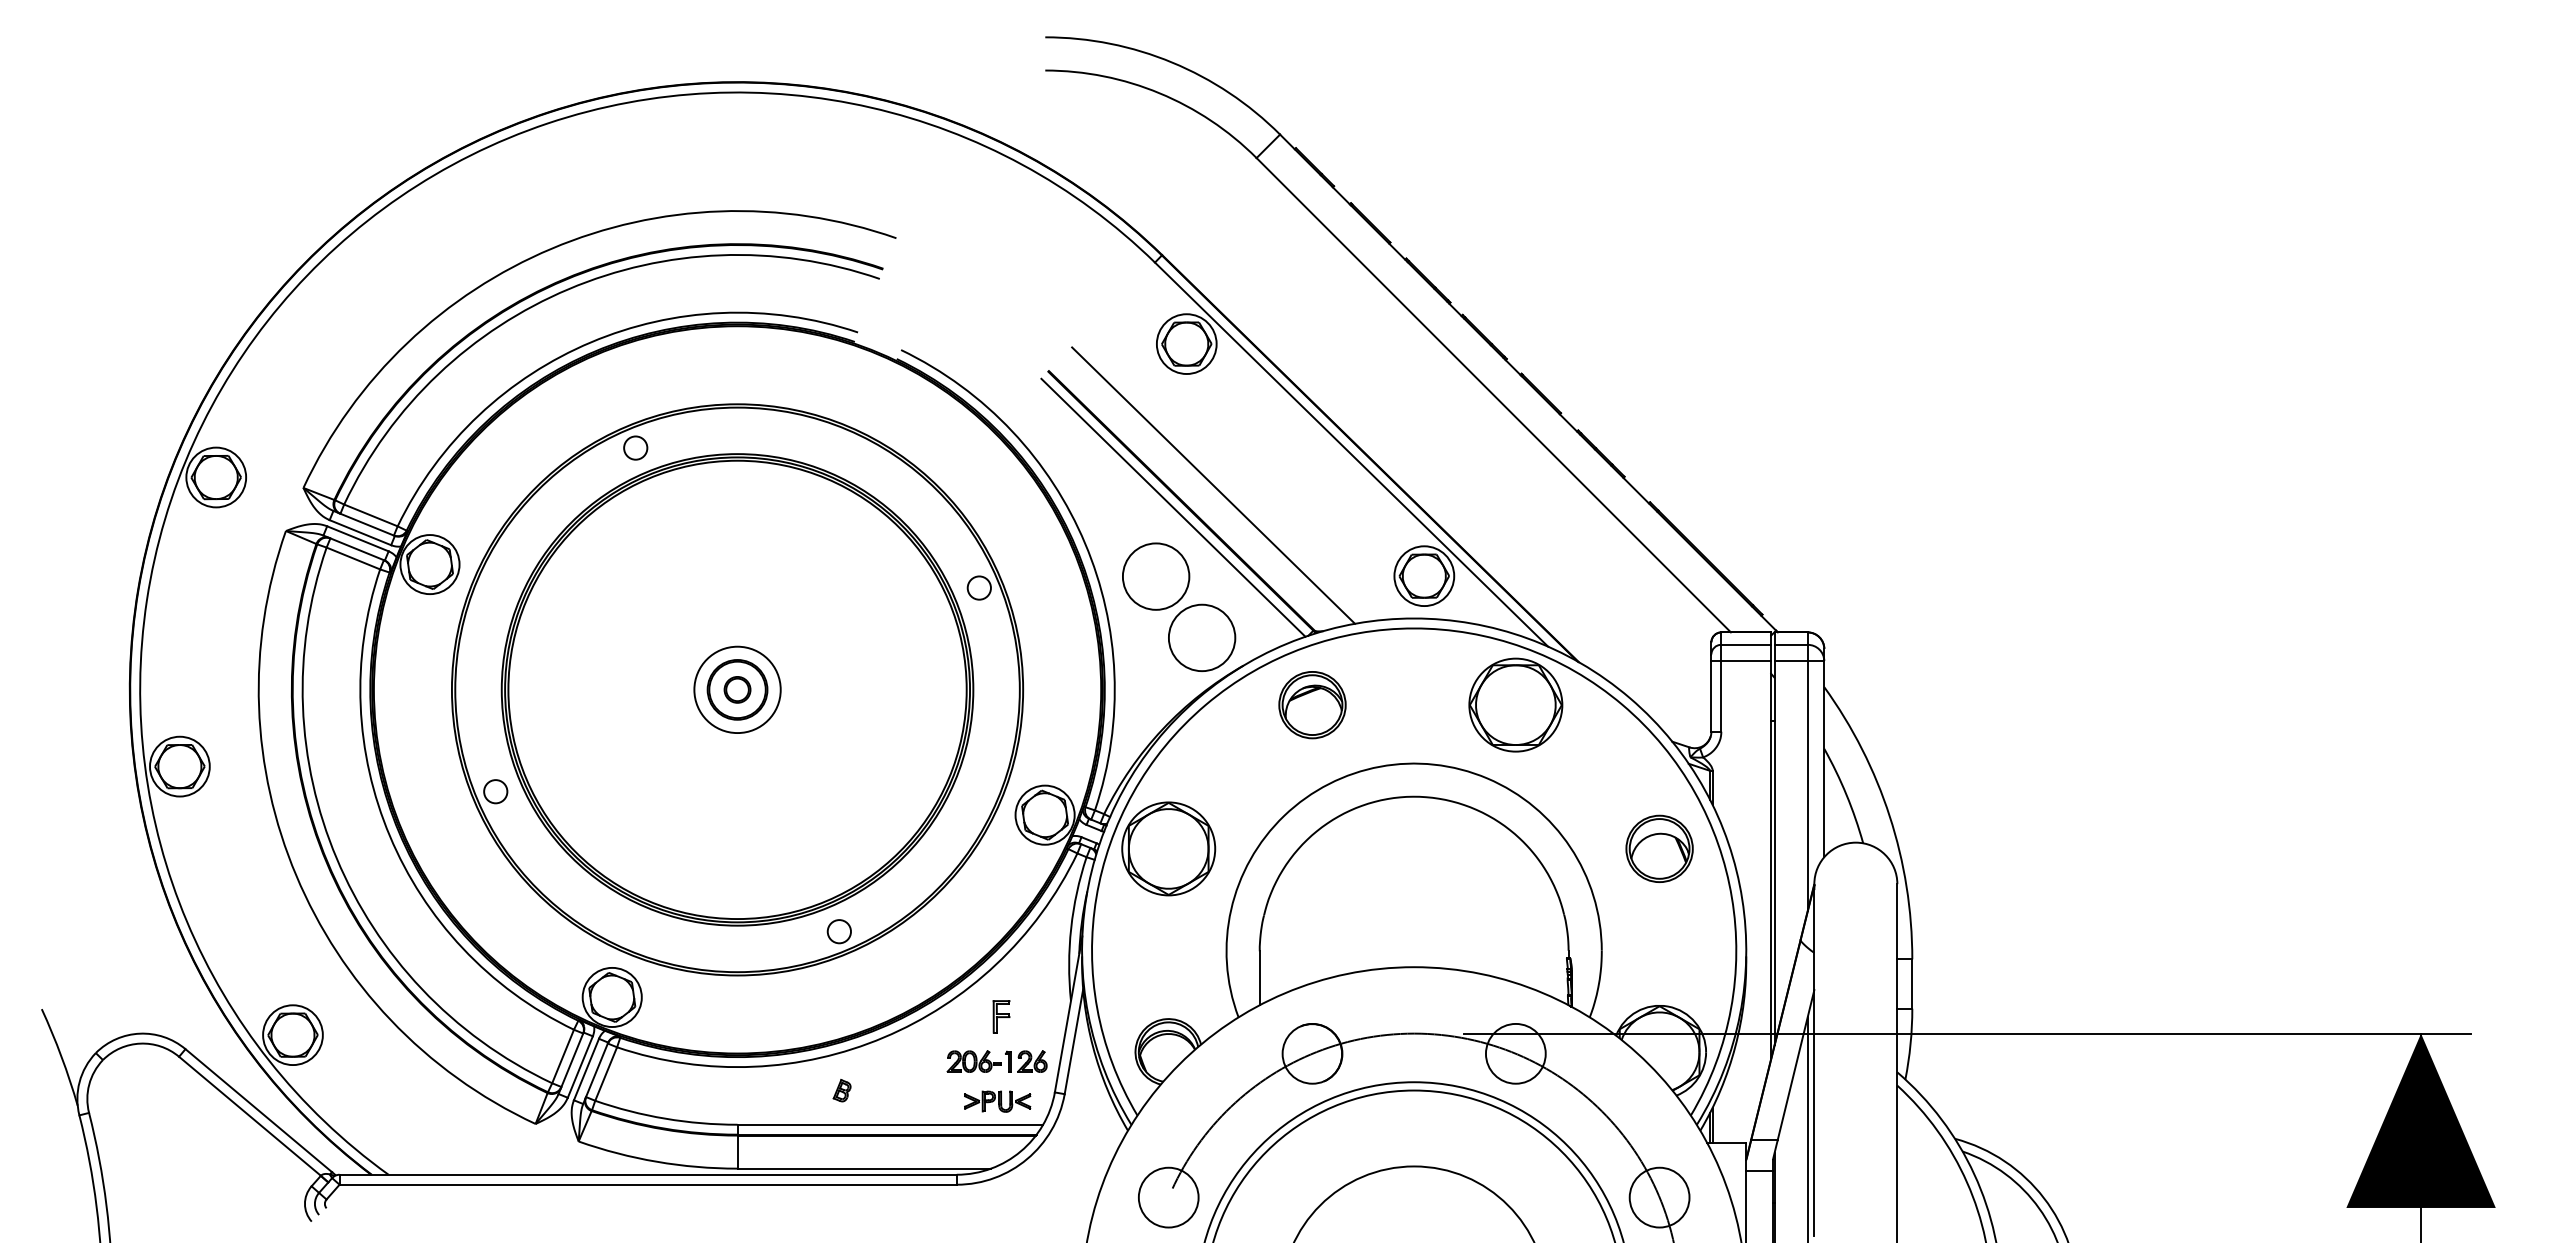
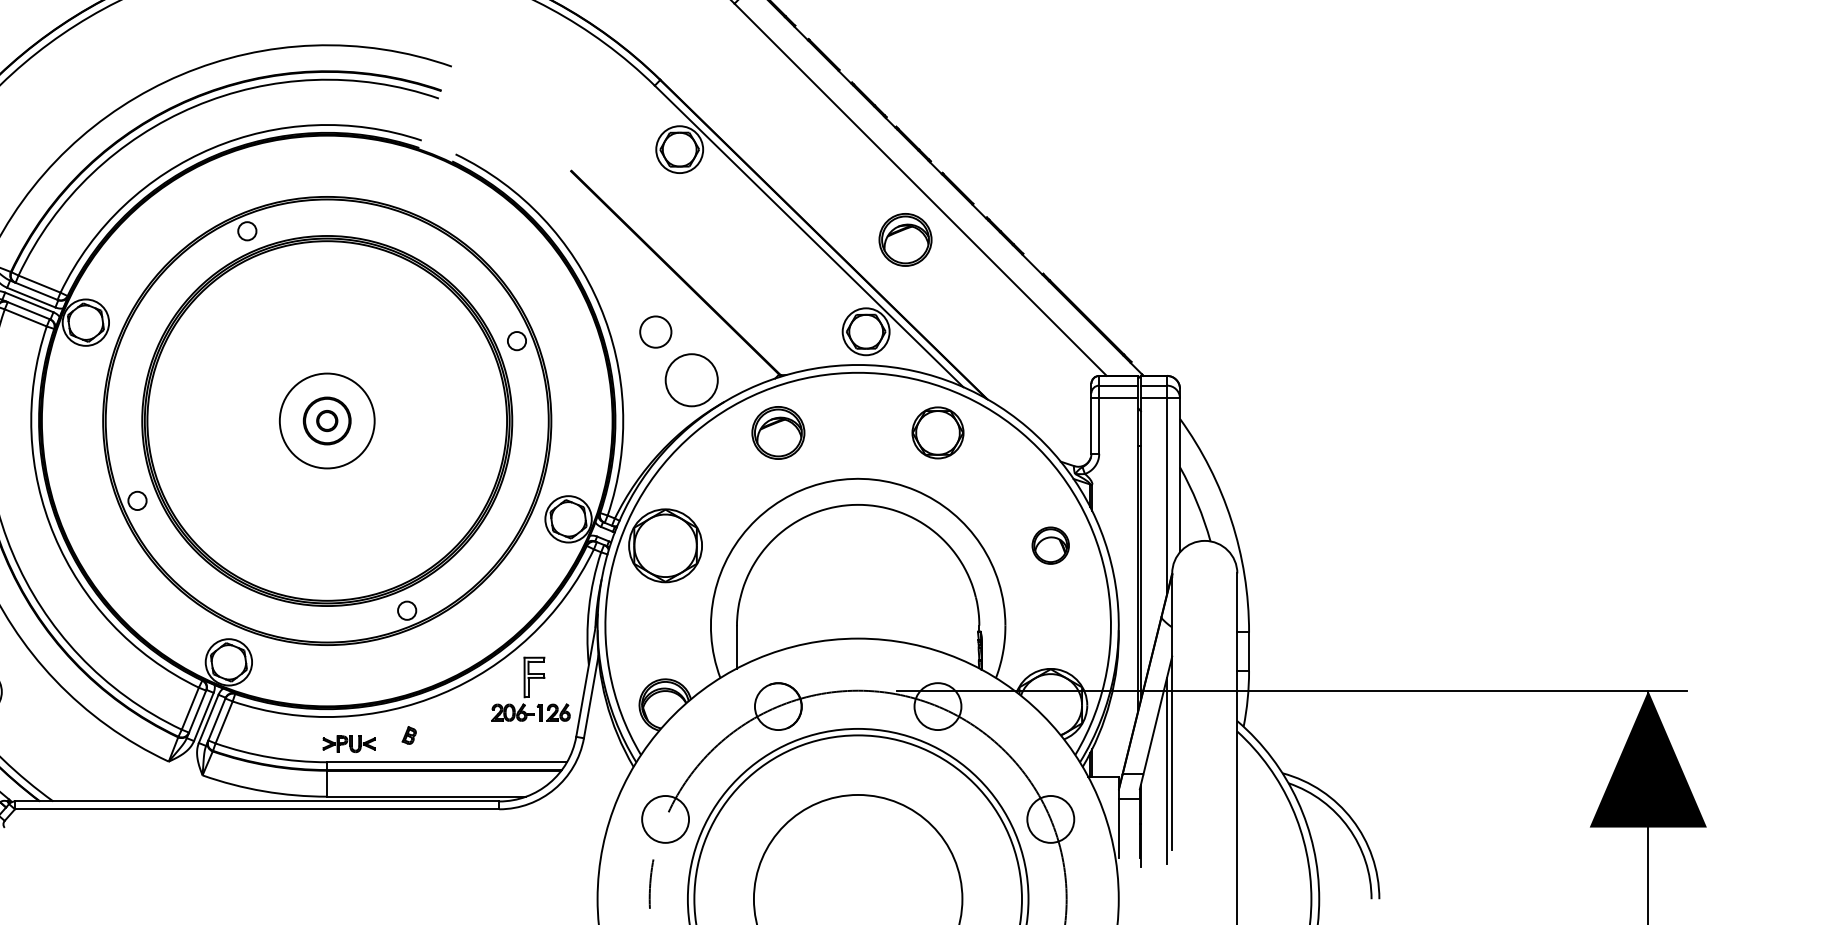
part: (1474, 459) -> (905, 240), added
line: (1213, 485) -> (700, 260), removed
line: (1173, 507) -> (669, 277), removed
circle: (1156, 576) -> (655, 332), size x0.6
circle: (737, 689) -> (327, 420), size x1.4
part: (1515, 704) -> (937, 432), size x0.7
part: (1659, 848) -> (1050, 545), size x0.7
part: (1001, 1016) -> (534, 677), size x1.6
part: (997, 1101) -> (349, 744), moved

